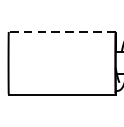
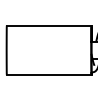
line: (61, 31) -> (48, 25), dashed -> solid

